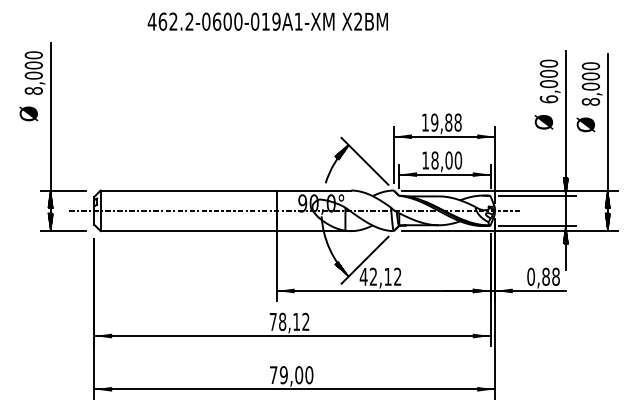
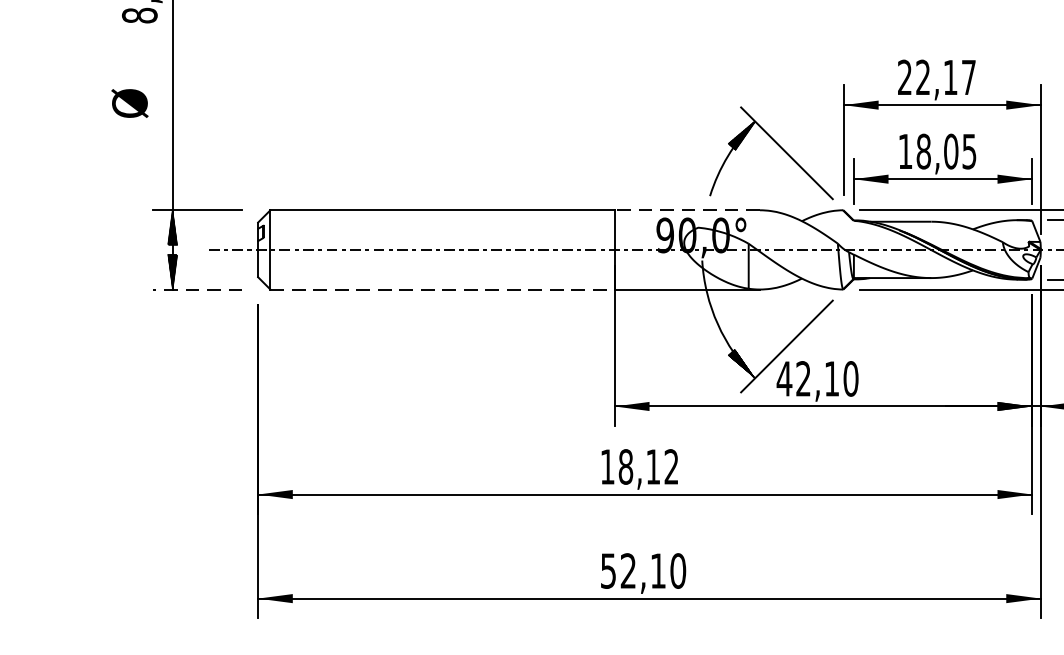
text: (28, 113) -> (129, 102), moved
text: (441, 122) -> (936, 77), 19,88 -> 22,17
text: (458, 160) -> (969, 151), 18,00 -> 18,05
line: (313, 190) -> (686, 210), solid -> dashed
line: (63, 231) -> (197, 290), solid -> dashed
line: (189, 231) -> (444, 290), solid -> dashed
text: (397, 276) -> (850, 378), 42,12 -> 42,10
text: (272, 321) -> (606, 466), 78,12 -> 18,12
text: (286, 375) -> (633, 571), 79,00 -> 52,10

